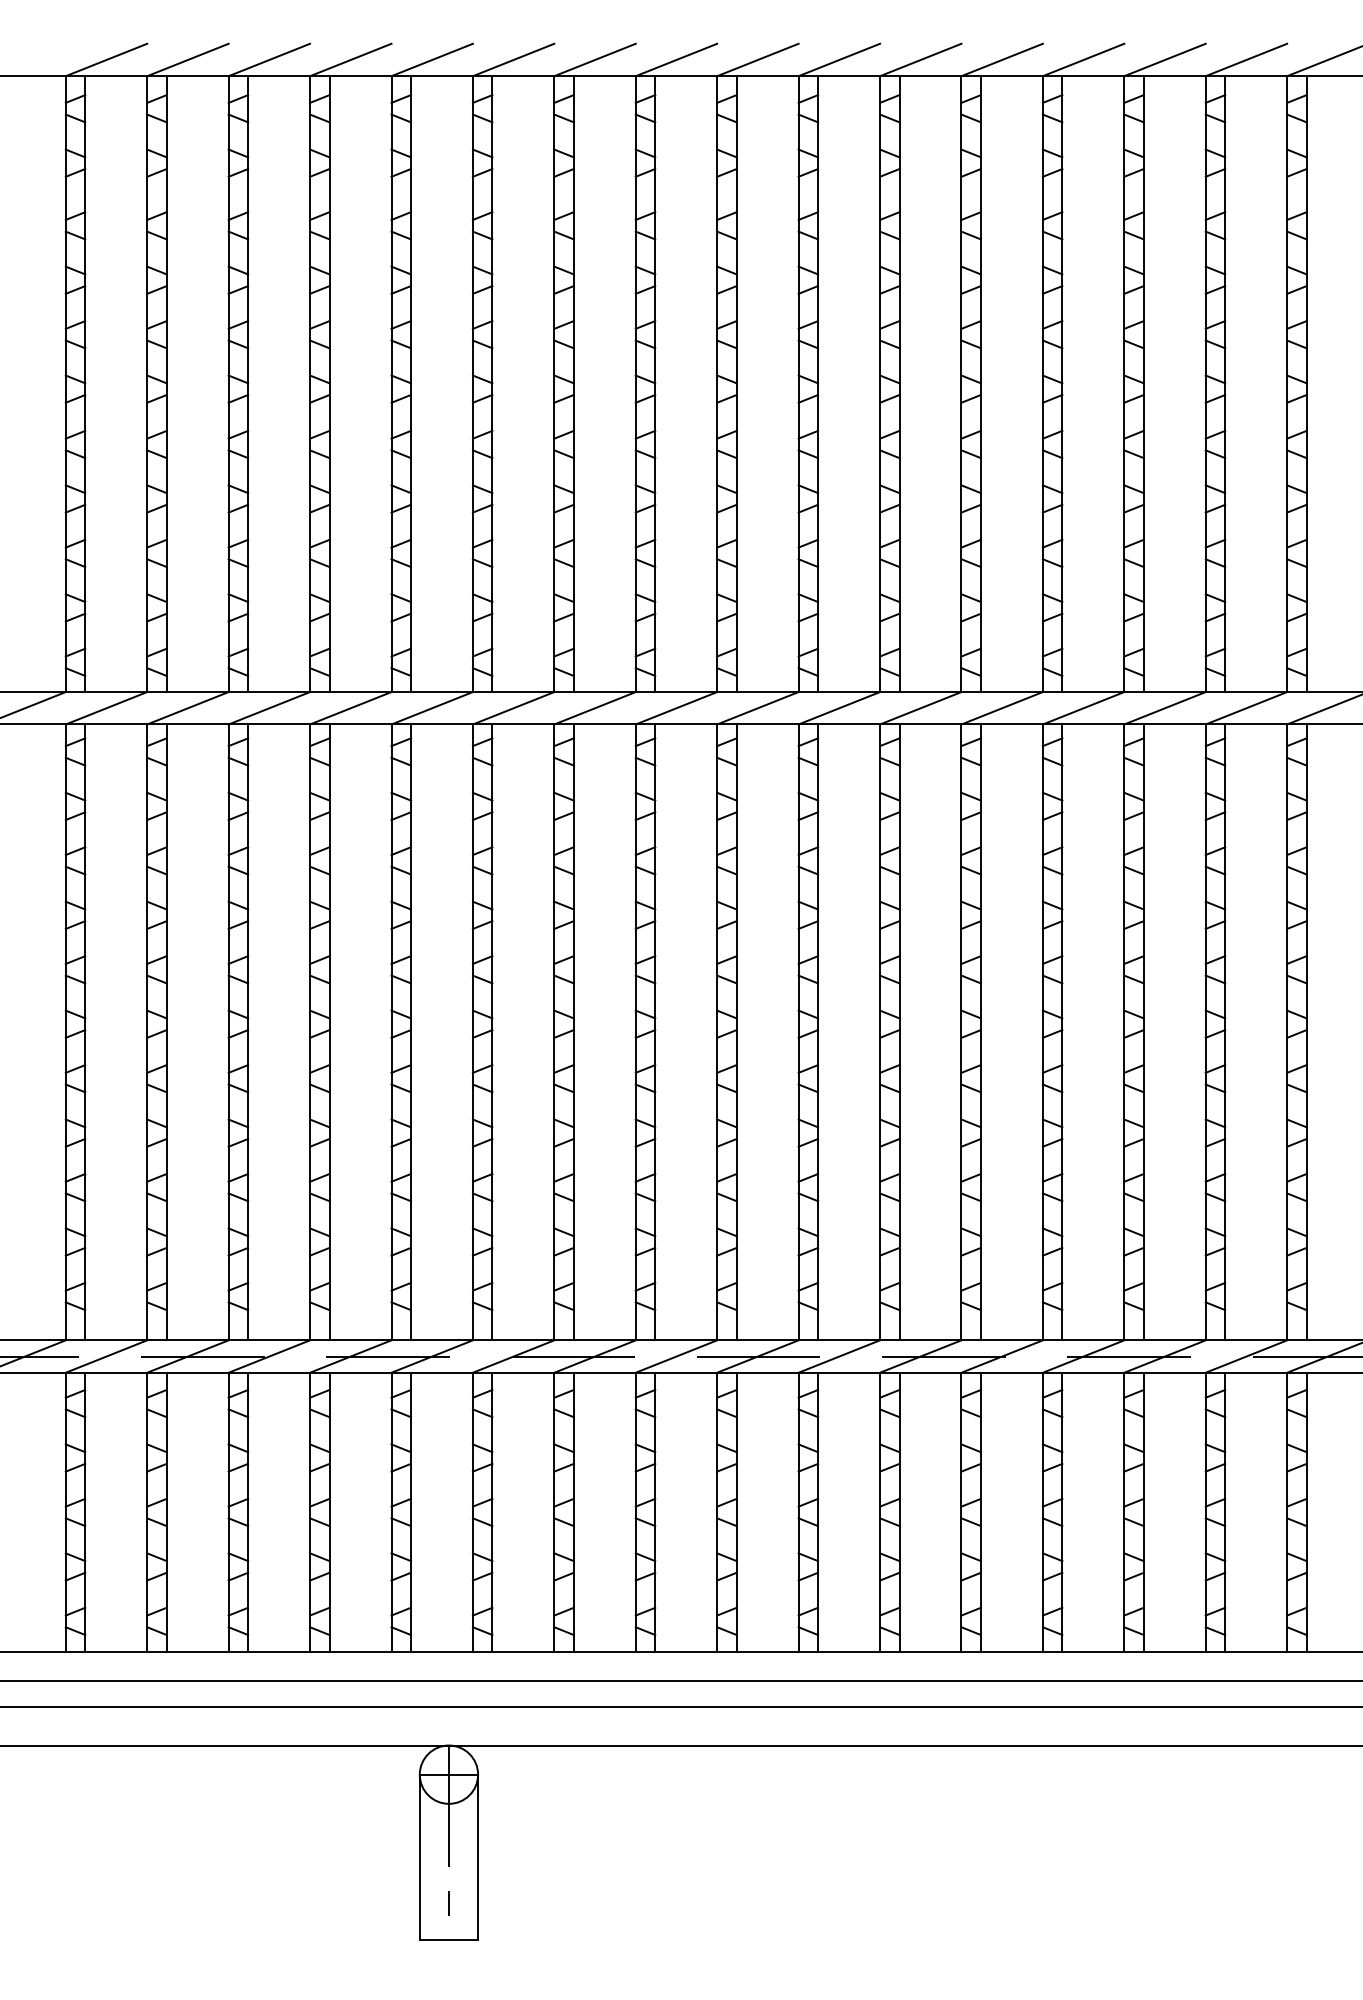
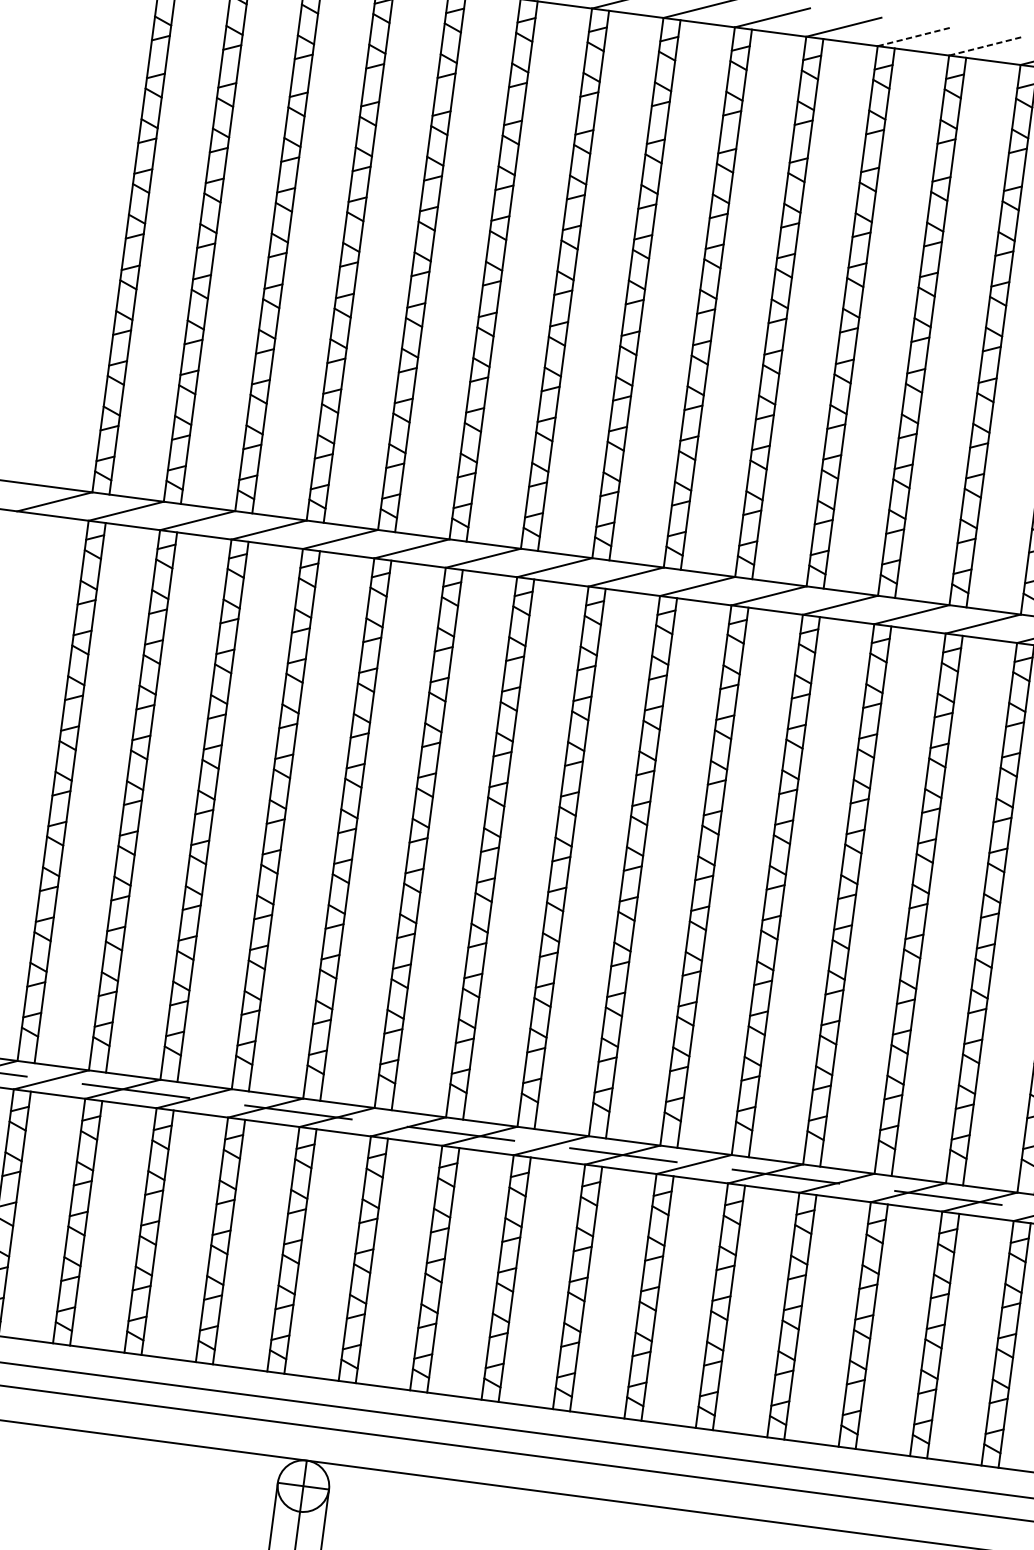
line: (920, 59) -> (915, 36), solid -> dashed
line: (1002, 59) -> (987, 45), solid -> dashed

